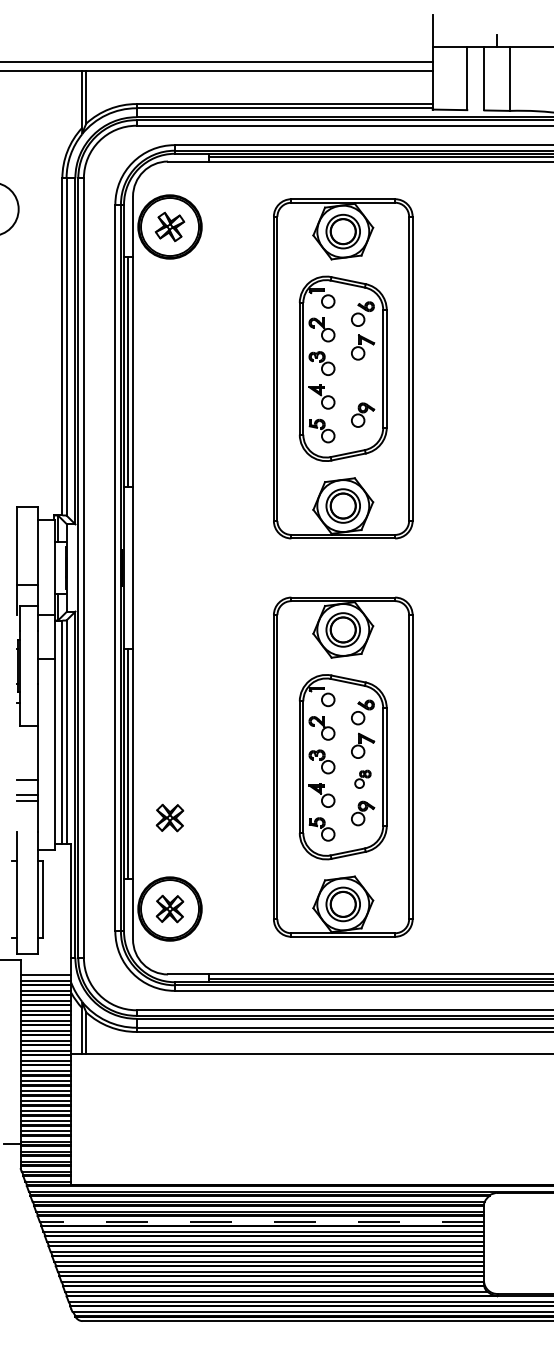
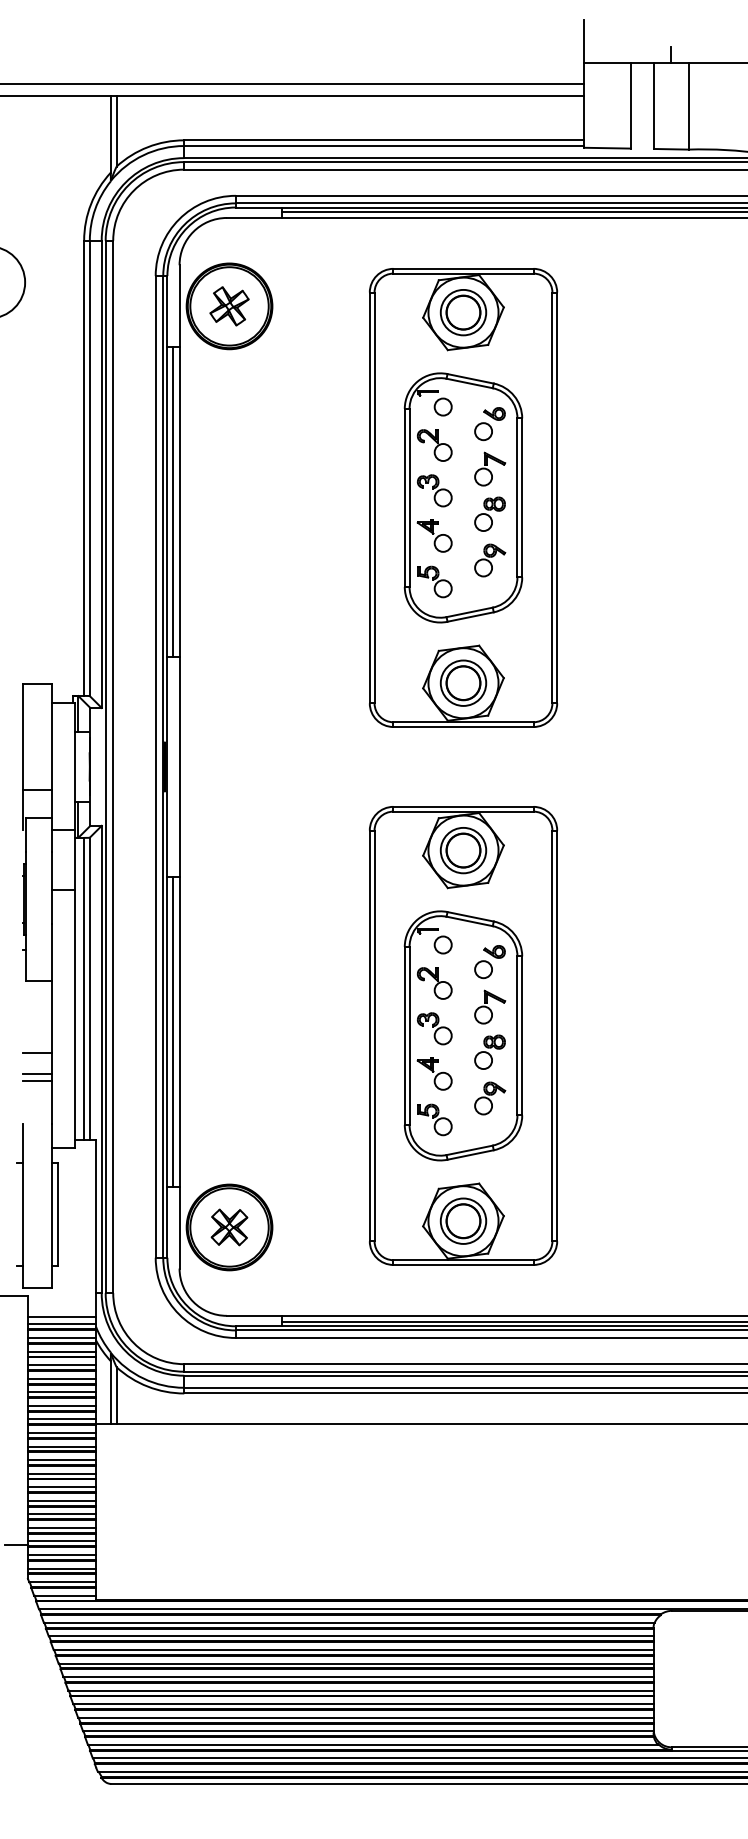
part: (362, 380) -> (489, 513), added
part: (362, 779) -> (489, 1052), size x1.43
part: (169, 817) -> (228, 1103), removed
line: (261, 1221) -> (353, 1649), dashed -> solid

